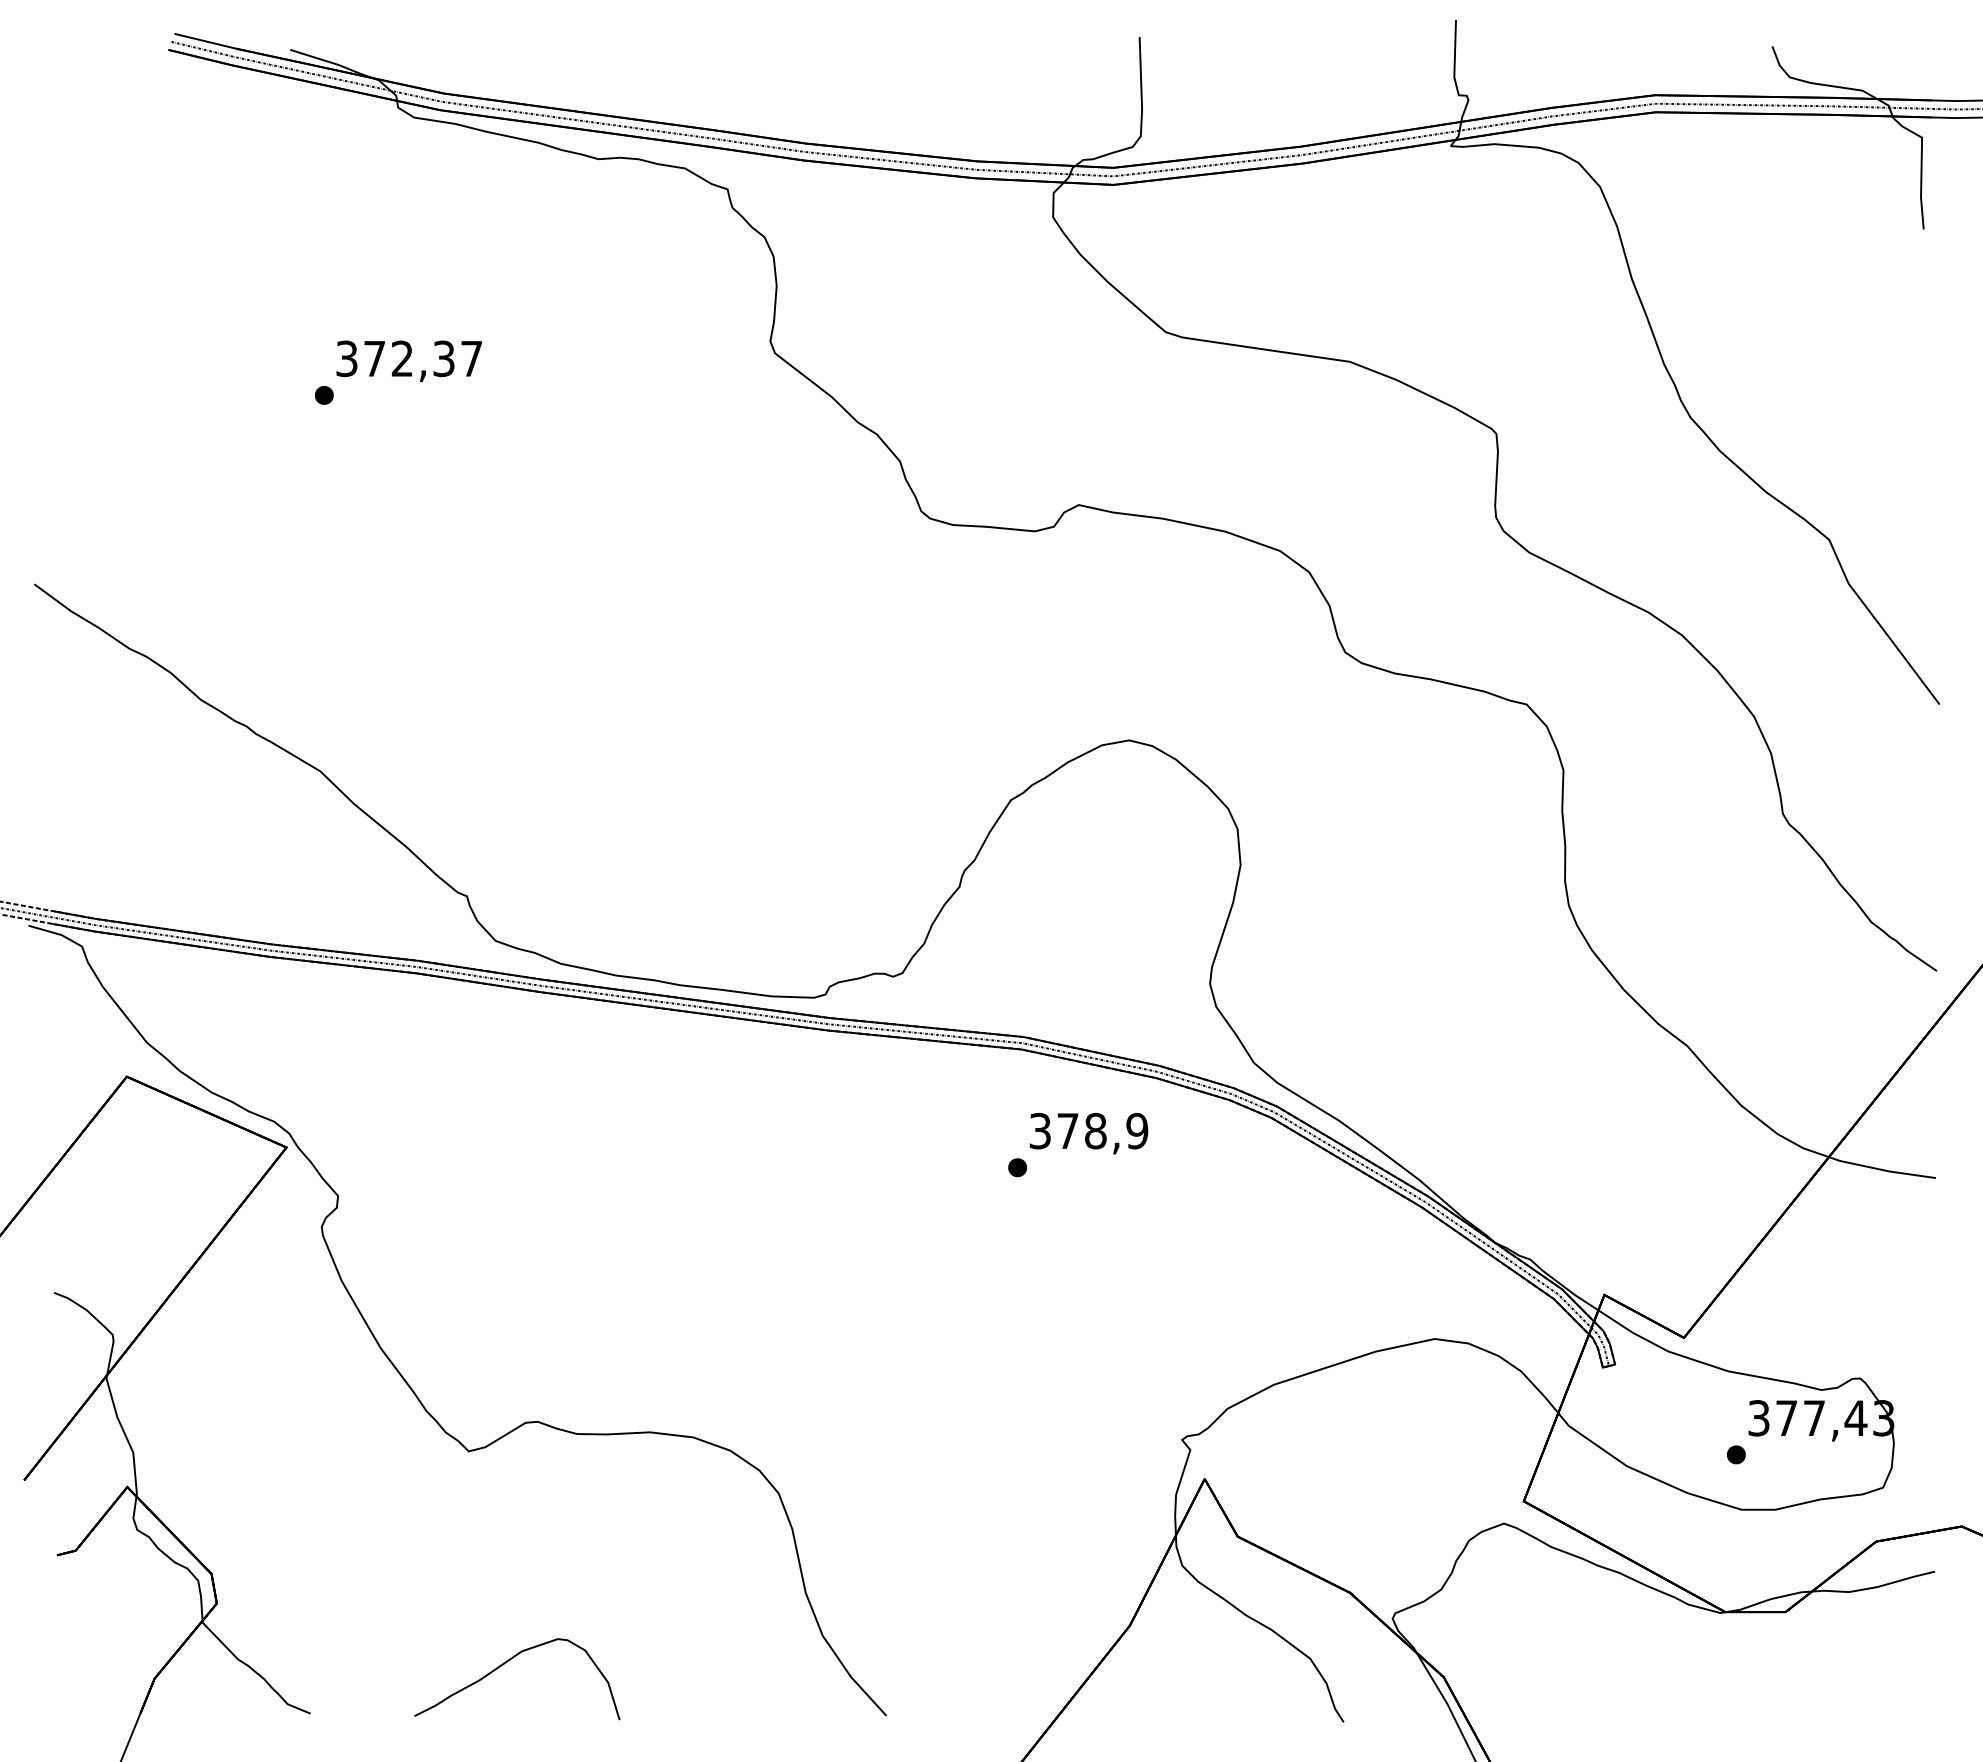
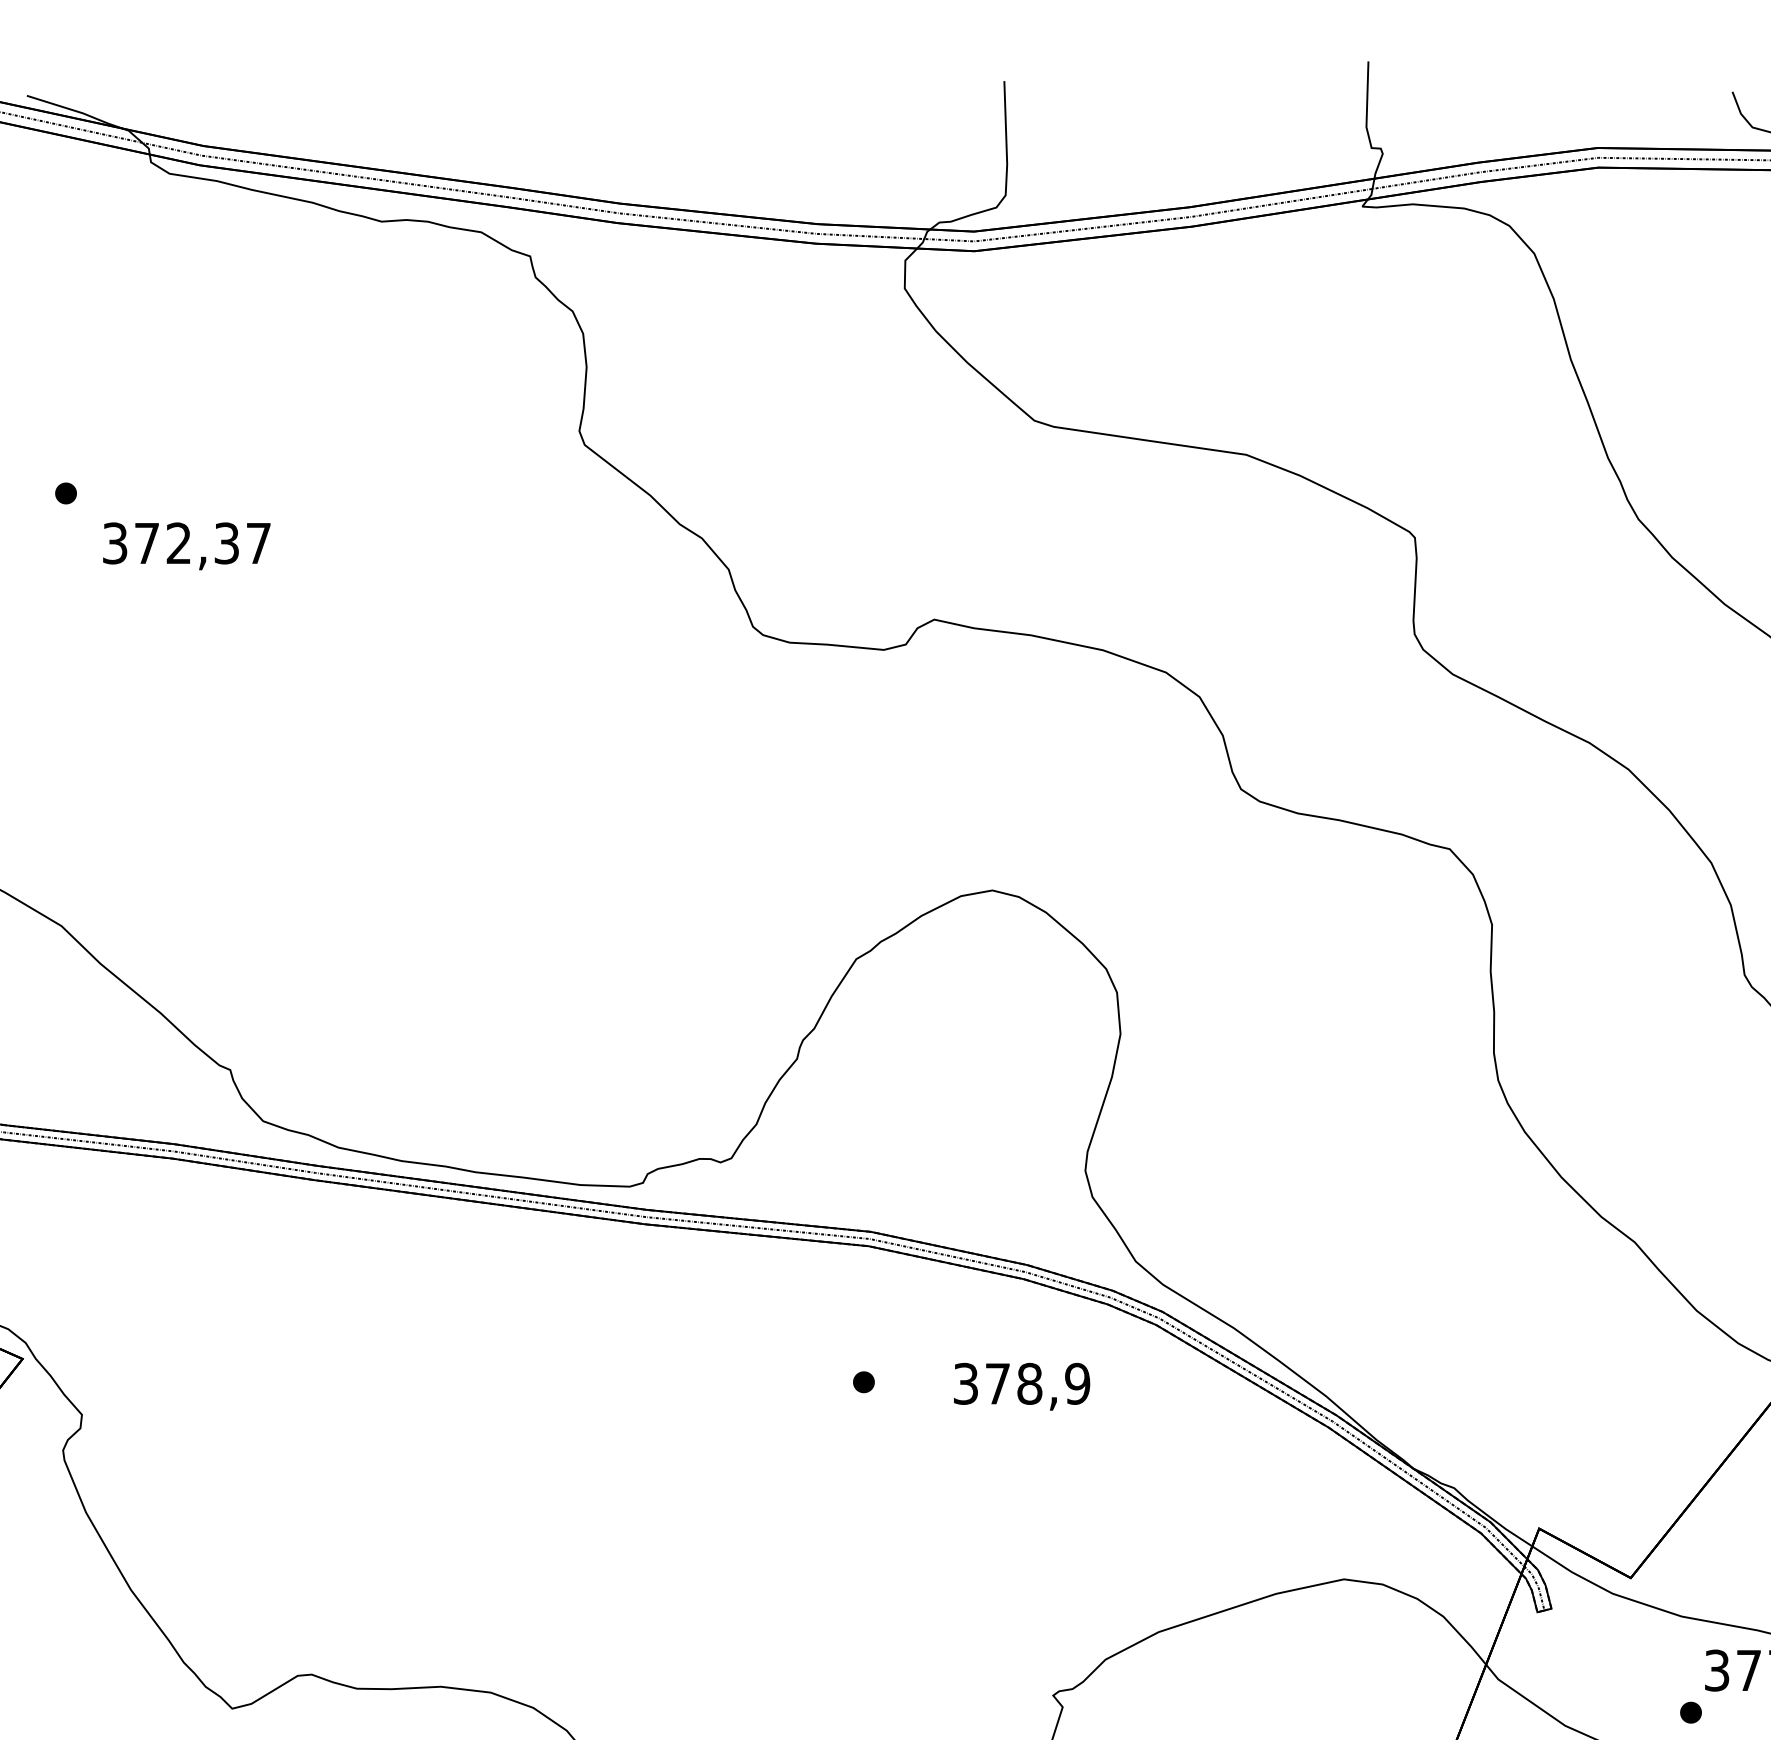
text: (408, 361) -> (185, 546), moved
text: (1088, 1133) -> (1021, 1386), moved

